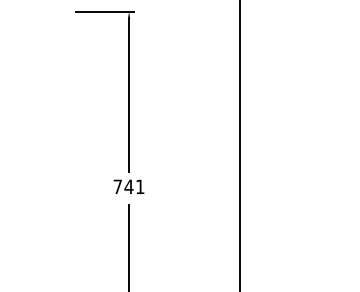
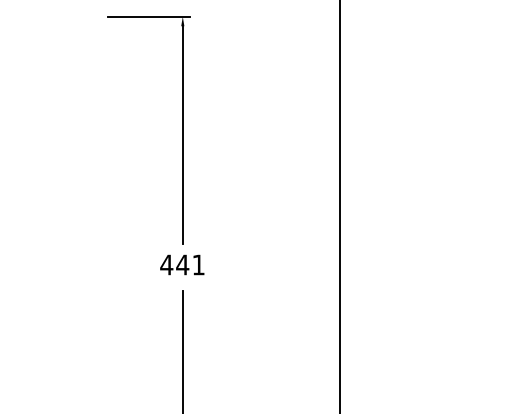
text: (117, 186) -> (166, 264), 741 -> 441

